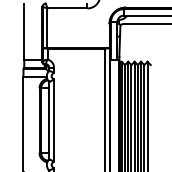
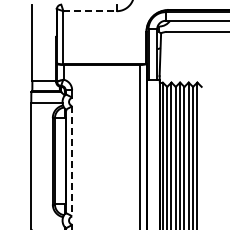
line: (67, 8) -> (90, 11), solid -> dashed
line: (54, 120) -> (72, 161), solid -> dashed

